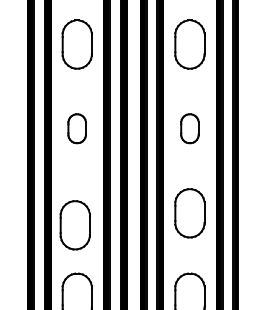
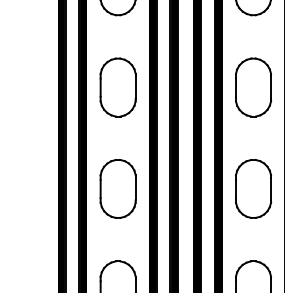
part: (76, 128) -> (117, 87), size x1.67
part: (189, 128) -> (252, 87), size x1.67
part: (74, 225) -> (117, 189), moved

